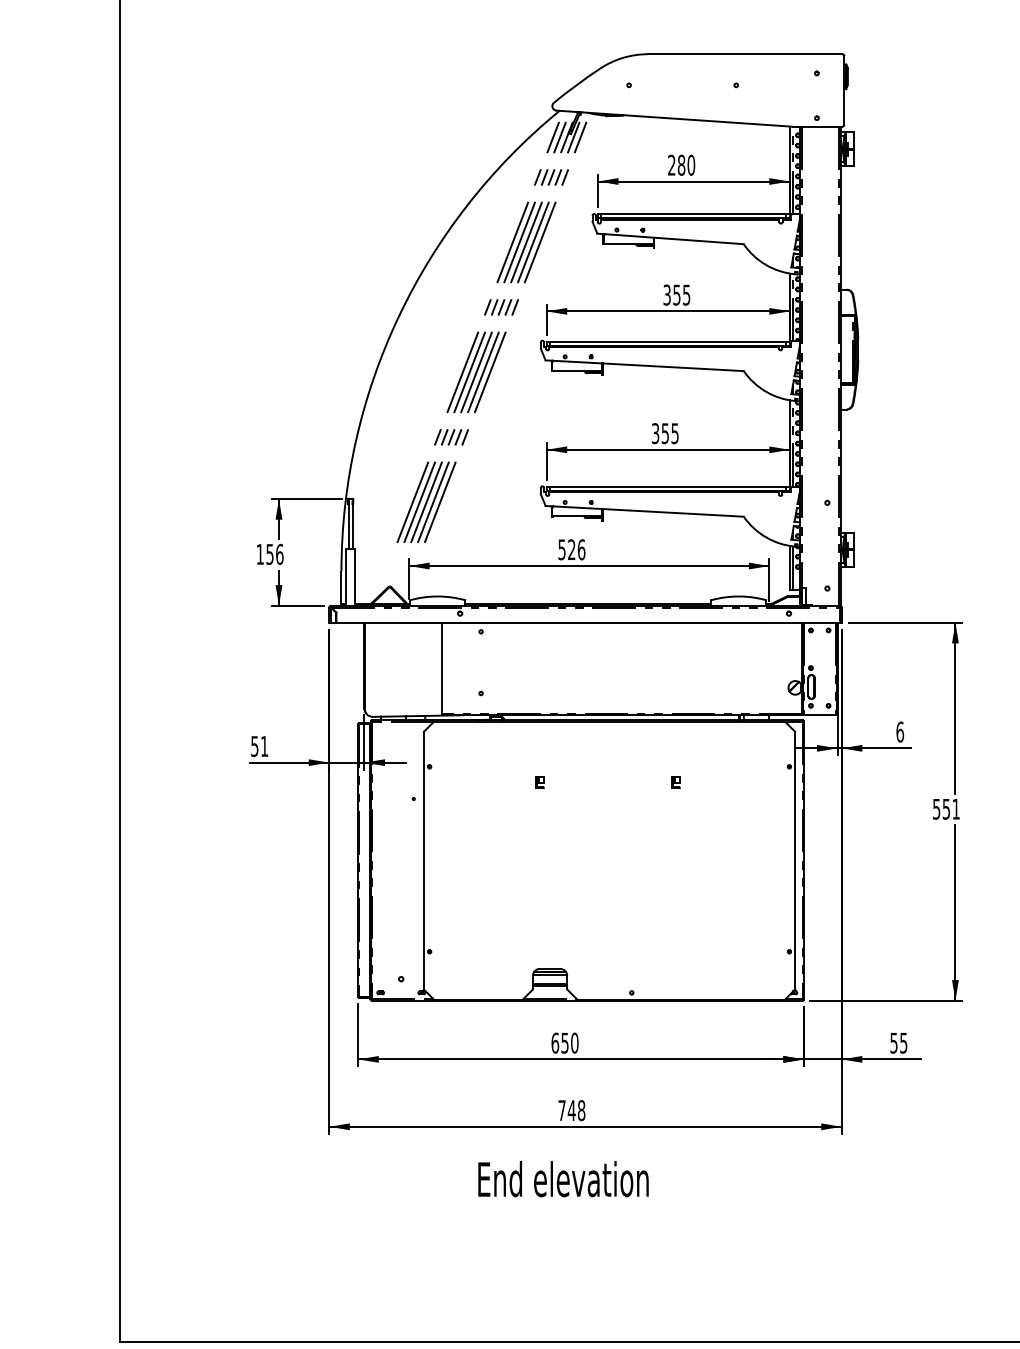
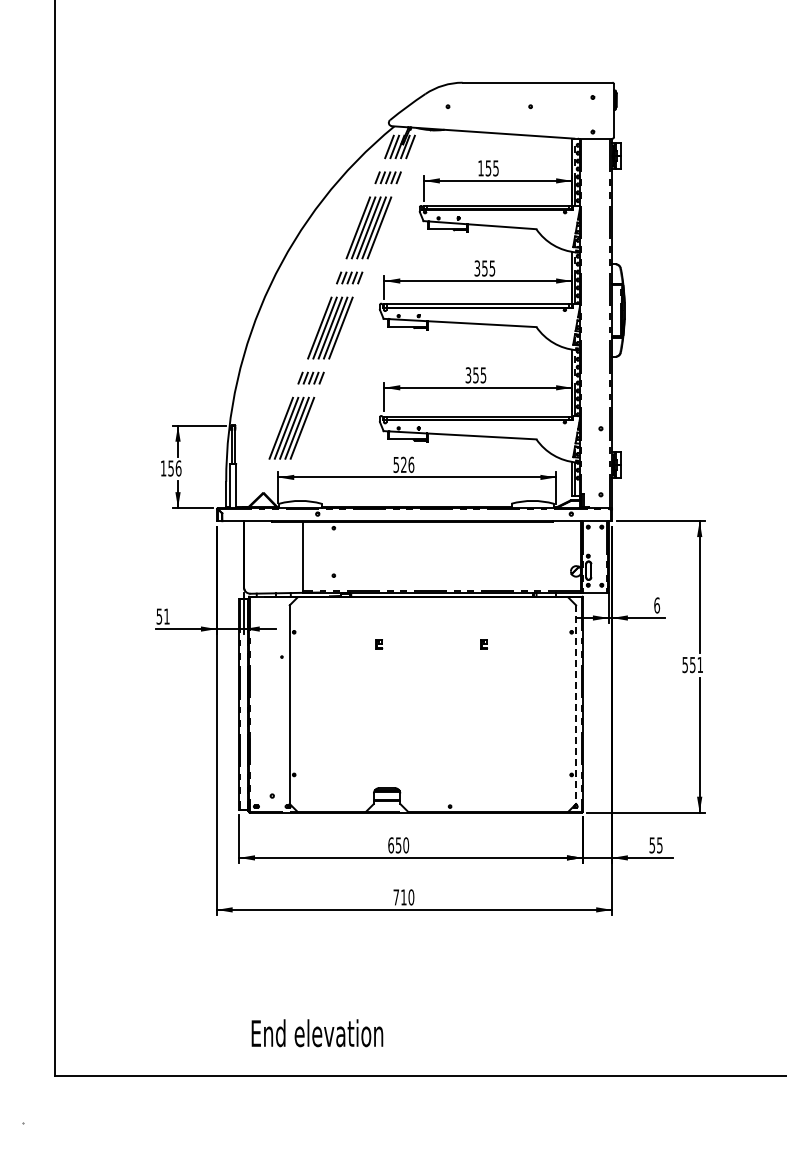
text: (681, 165) -> (488, 168), 280 -> 155
line: (795, 861) -> (576, 705), solid -> dashed
text: (576, 1110) -> (407, 897), 748 -> 710
text: (563, 1179) -> (317, 1033), moved

